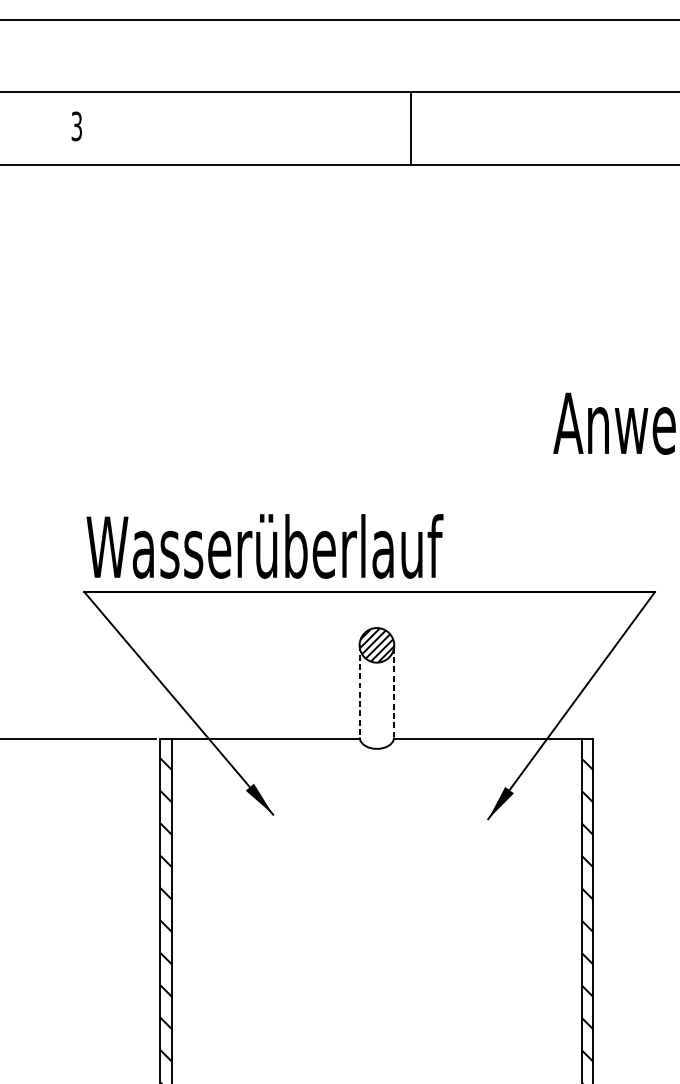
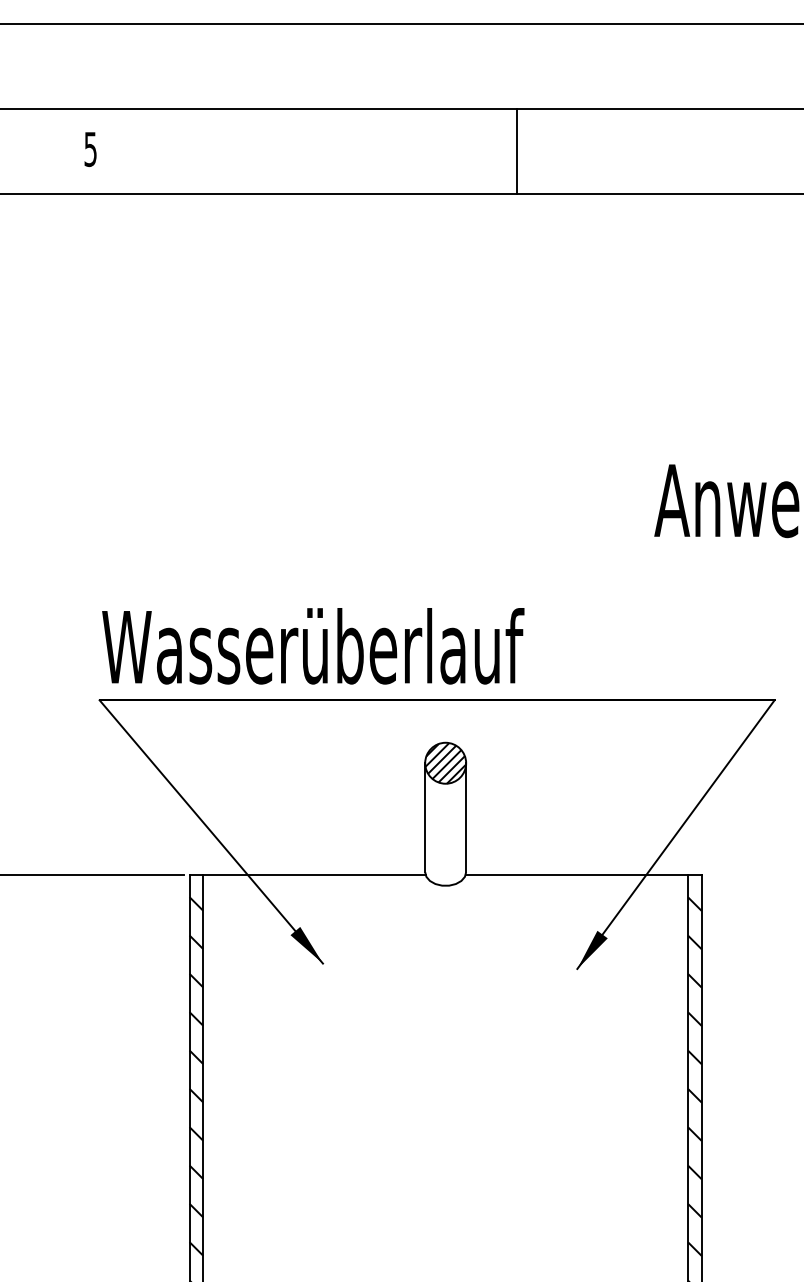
text: (76, 125) -> (90, 148), 3 -> 5
line: (410, 128) -> (516, 151), moved
line: (394, 691) -> (466, 817), dashed -> solid
line: (359, 692) -> (425, 818), dashed -> solid

